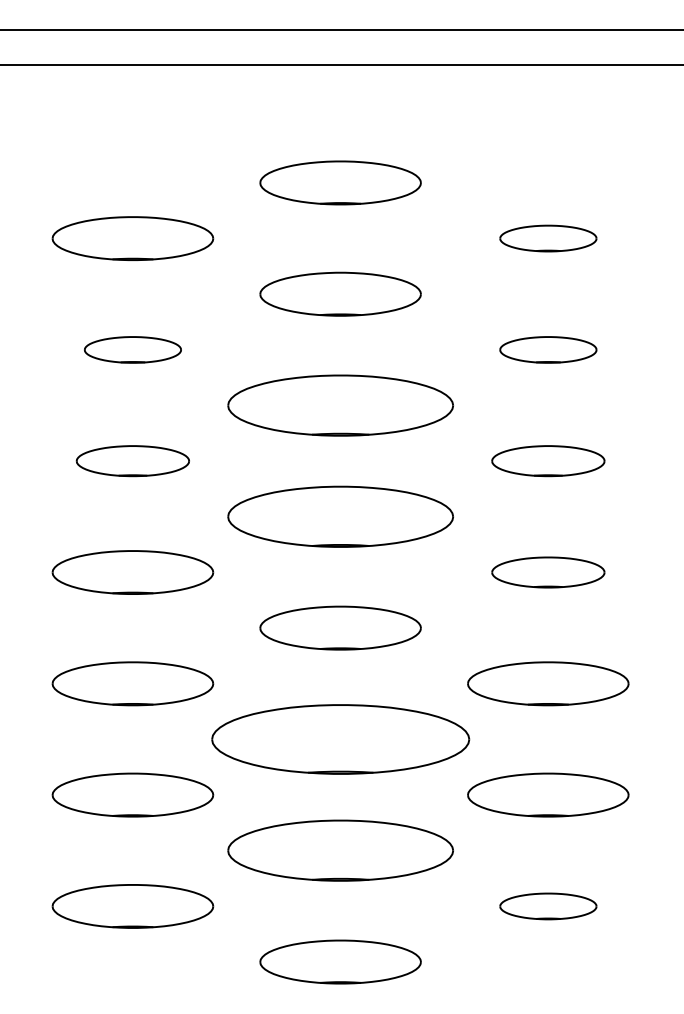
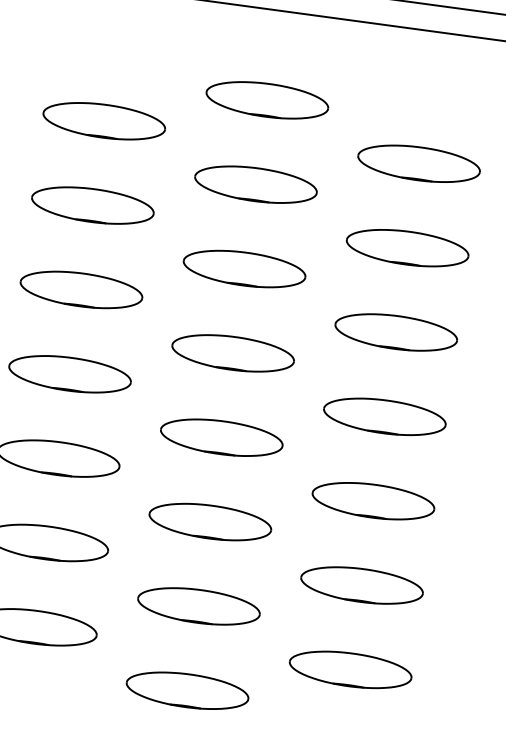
part: (548, 238) -> (419, 163), size x1.67
part: (132, 349) -> (92, 205), size x1.67
part: (548, 349) -> (407, 247), size x1.67
part: (340, 405) -> (244, 268), size x0.71
part: (132, 460) -> (81, 289), size x1.43
part: (548, 460) -> (396, 331), size x1.43
part: (340, 516) -> (233, 353), size x0.71
part: (548, 572) -> (385, 416), size x1.43
part: (340, 739) -> (210, 522), size x0.62
part: (340, 850) -> (198, 606), size x0.71
part: (548, 906) -> (350, 669), size x1.67

